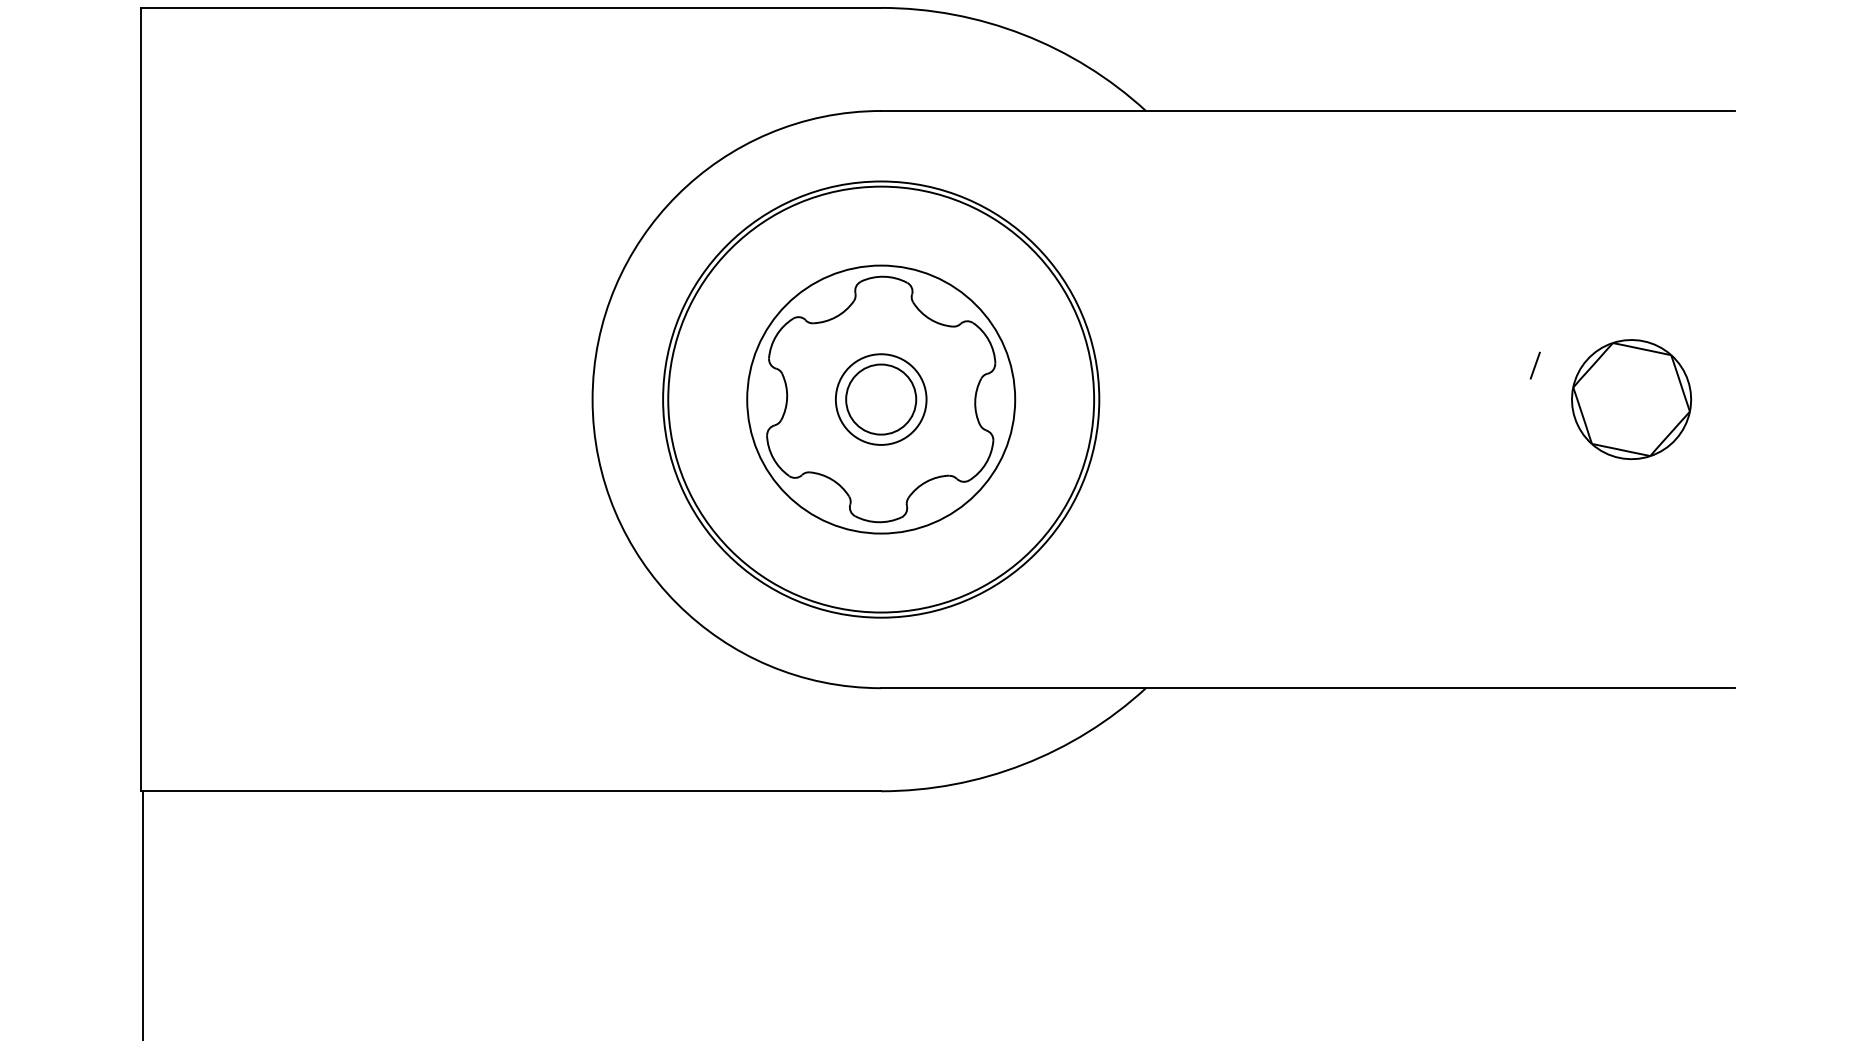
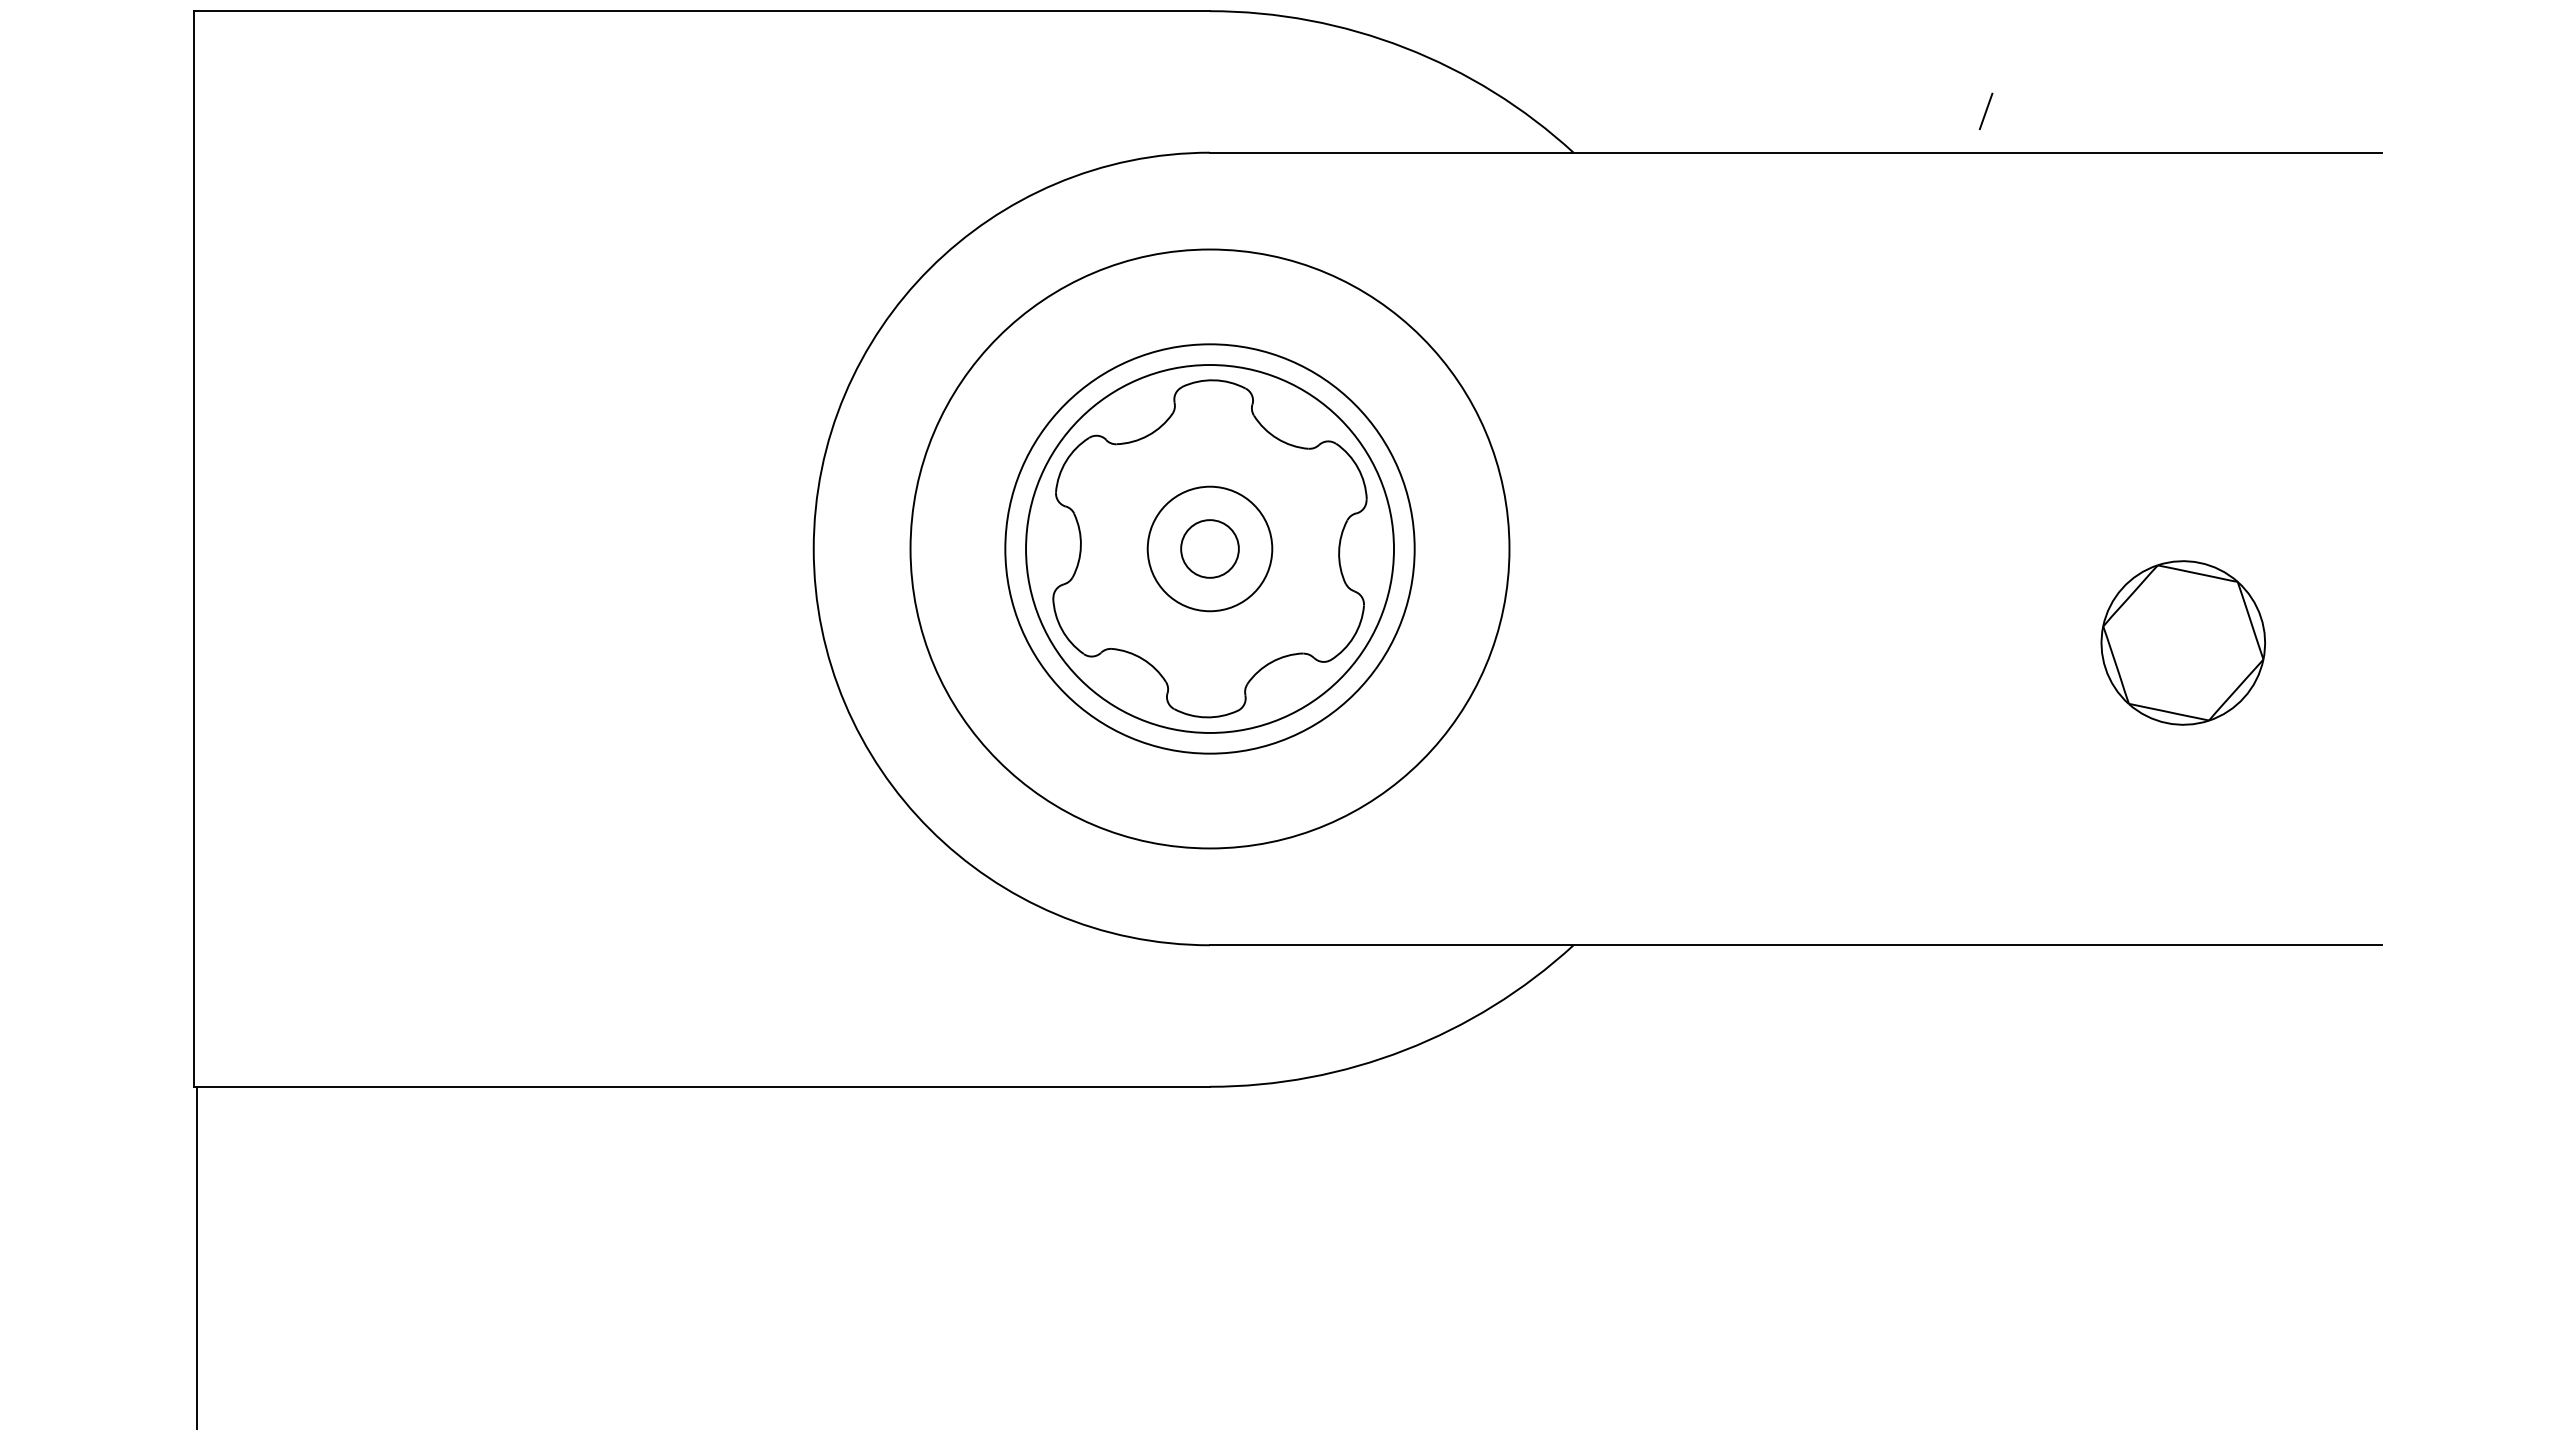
line: (1534, 365) -> (1985, 111), moved
circle: (880, 399) -> (1209, 548), size x0.6
circle: (880, 399) -> (1209, 548), size x0.7
part: (1631, 399) -> (2183, 642), moved

